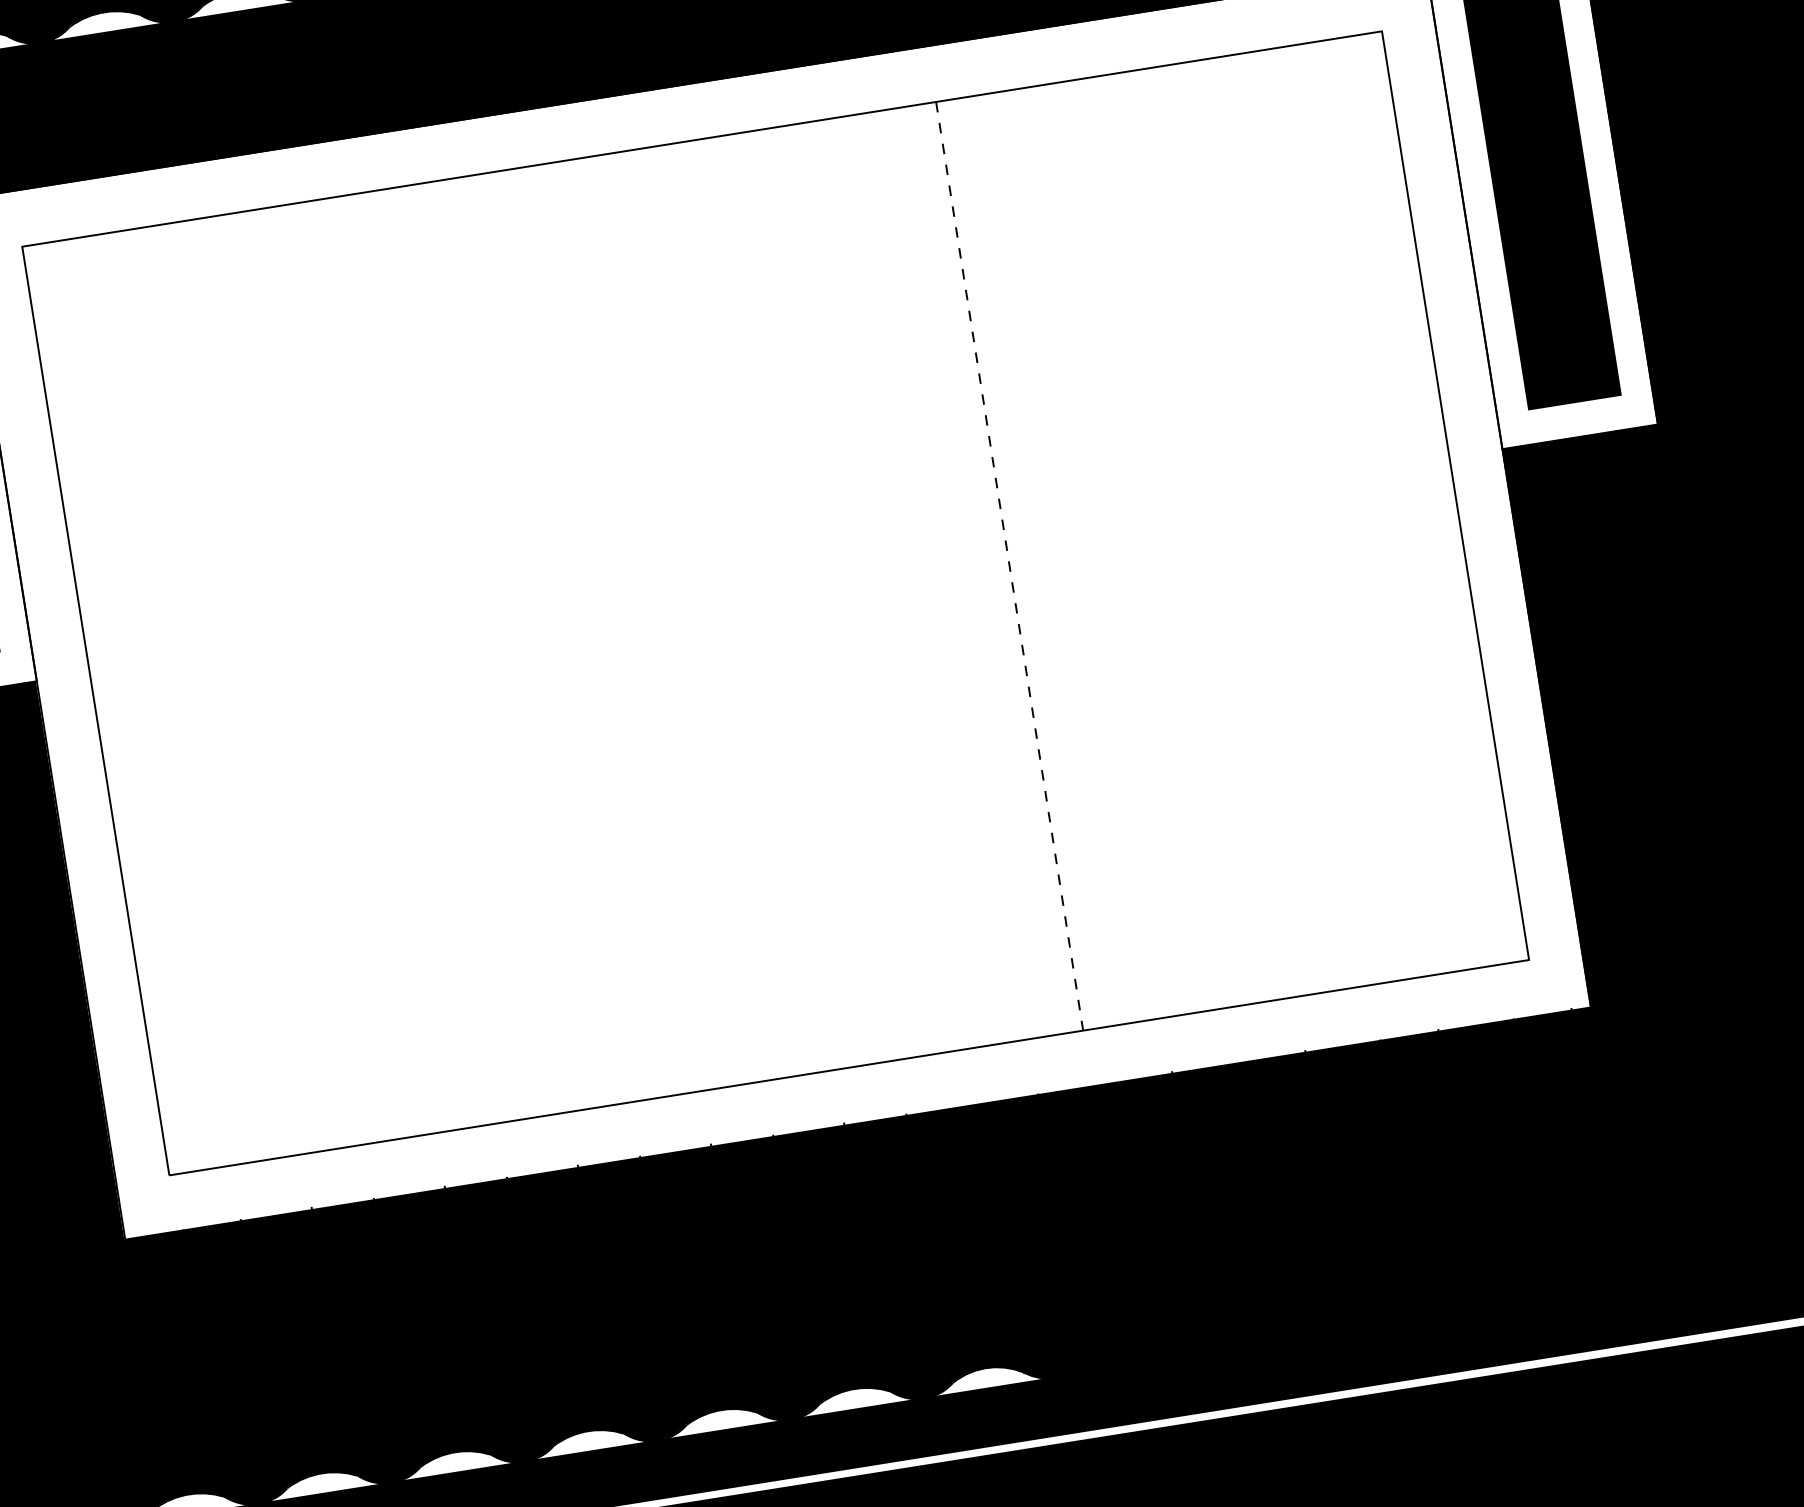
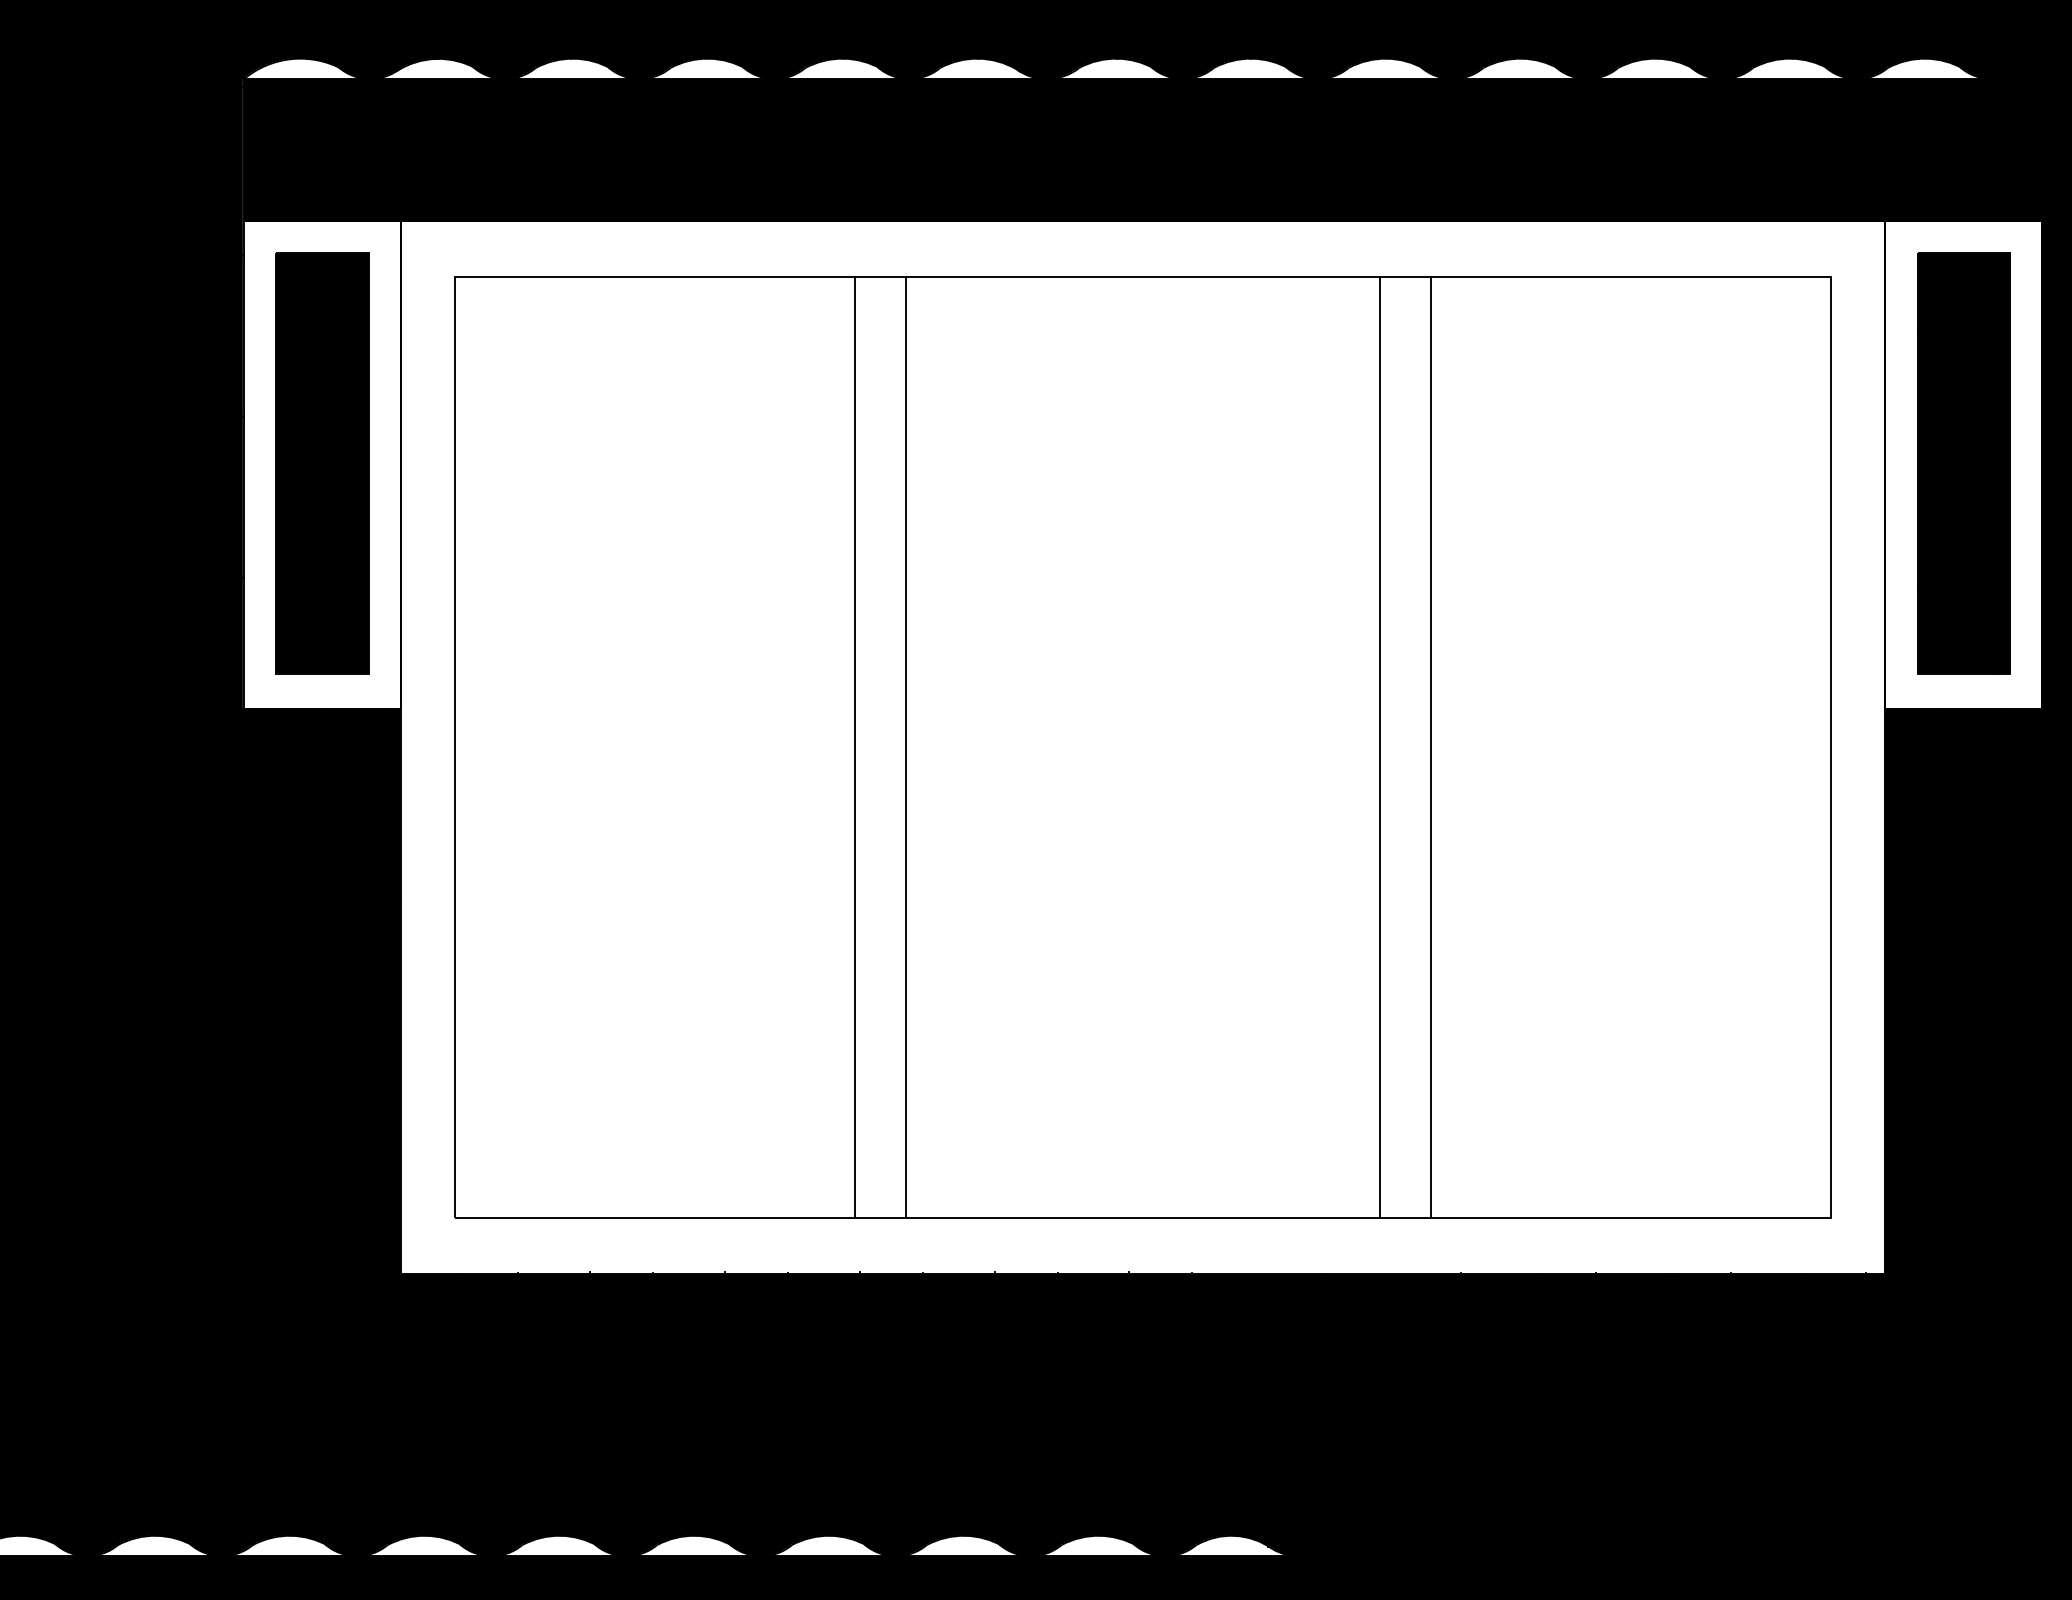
line: (1060, 558) -> (1431, 747), added
line: (1010, 566) -> (1380, 747), dashed -> solid
line: (541, 640) -> (906, 747), added
line: (490, 648) -> (854, 747), added

